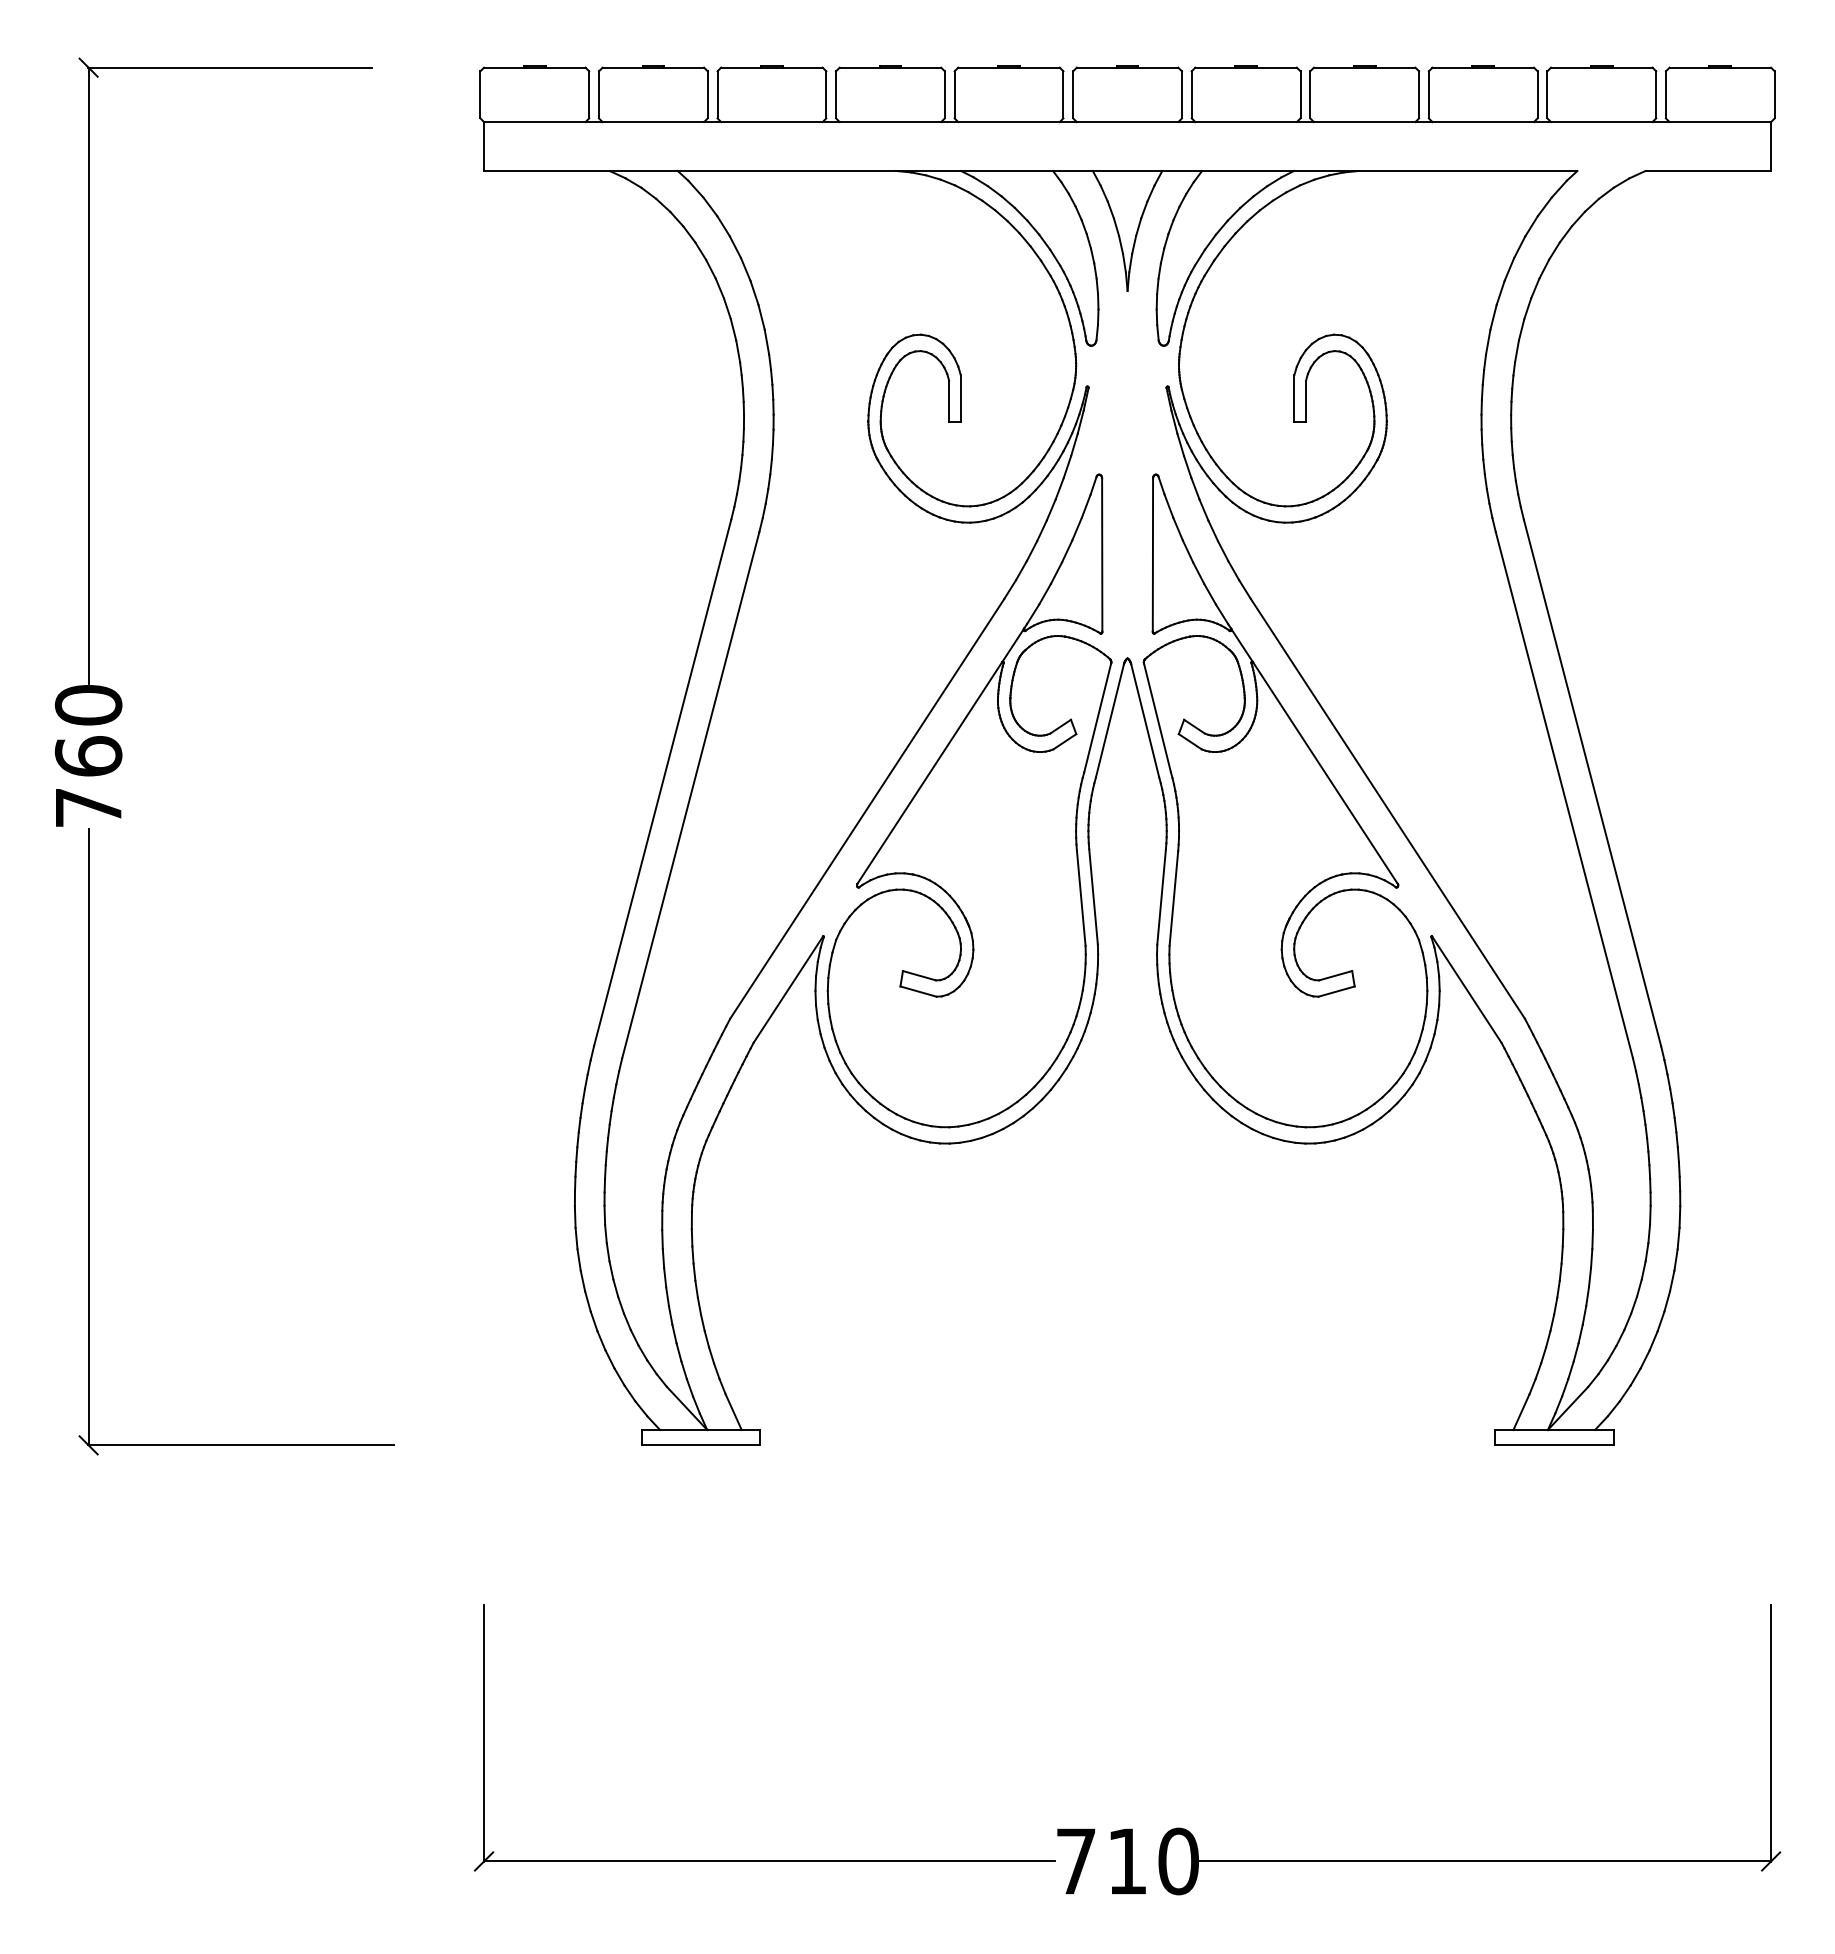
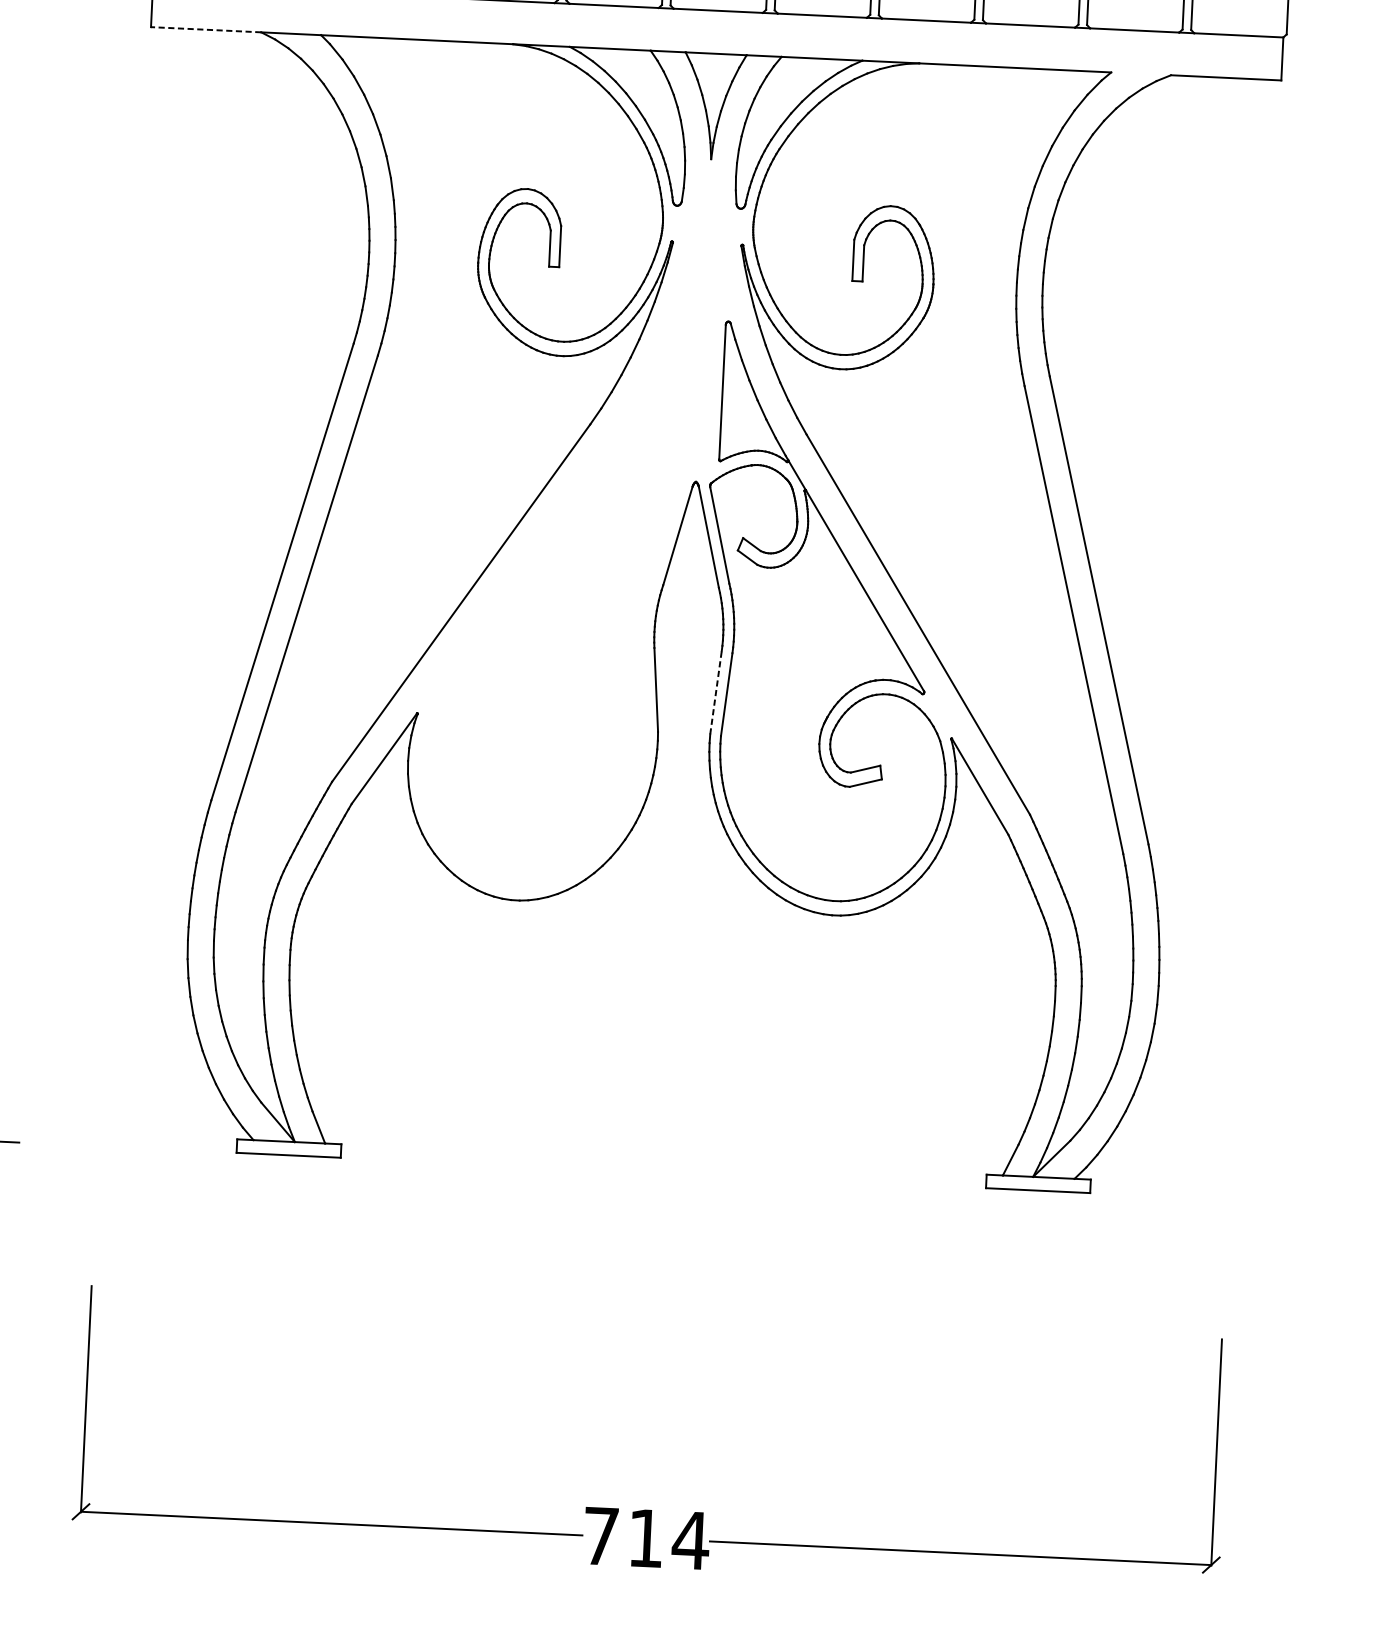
line: (546, 171) -> (205, 30), solid -> dashed
part: (969, 800) -> (551, 600), removed
line: (1161, 896) -> (715, 692), solid -> dashed
text: (1178, 1861) -> (690, 1540), 710 -> 714

